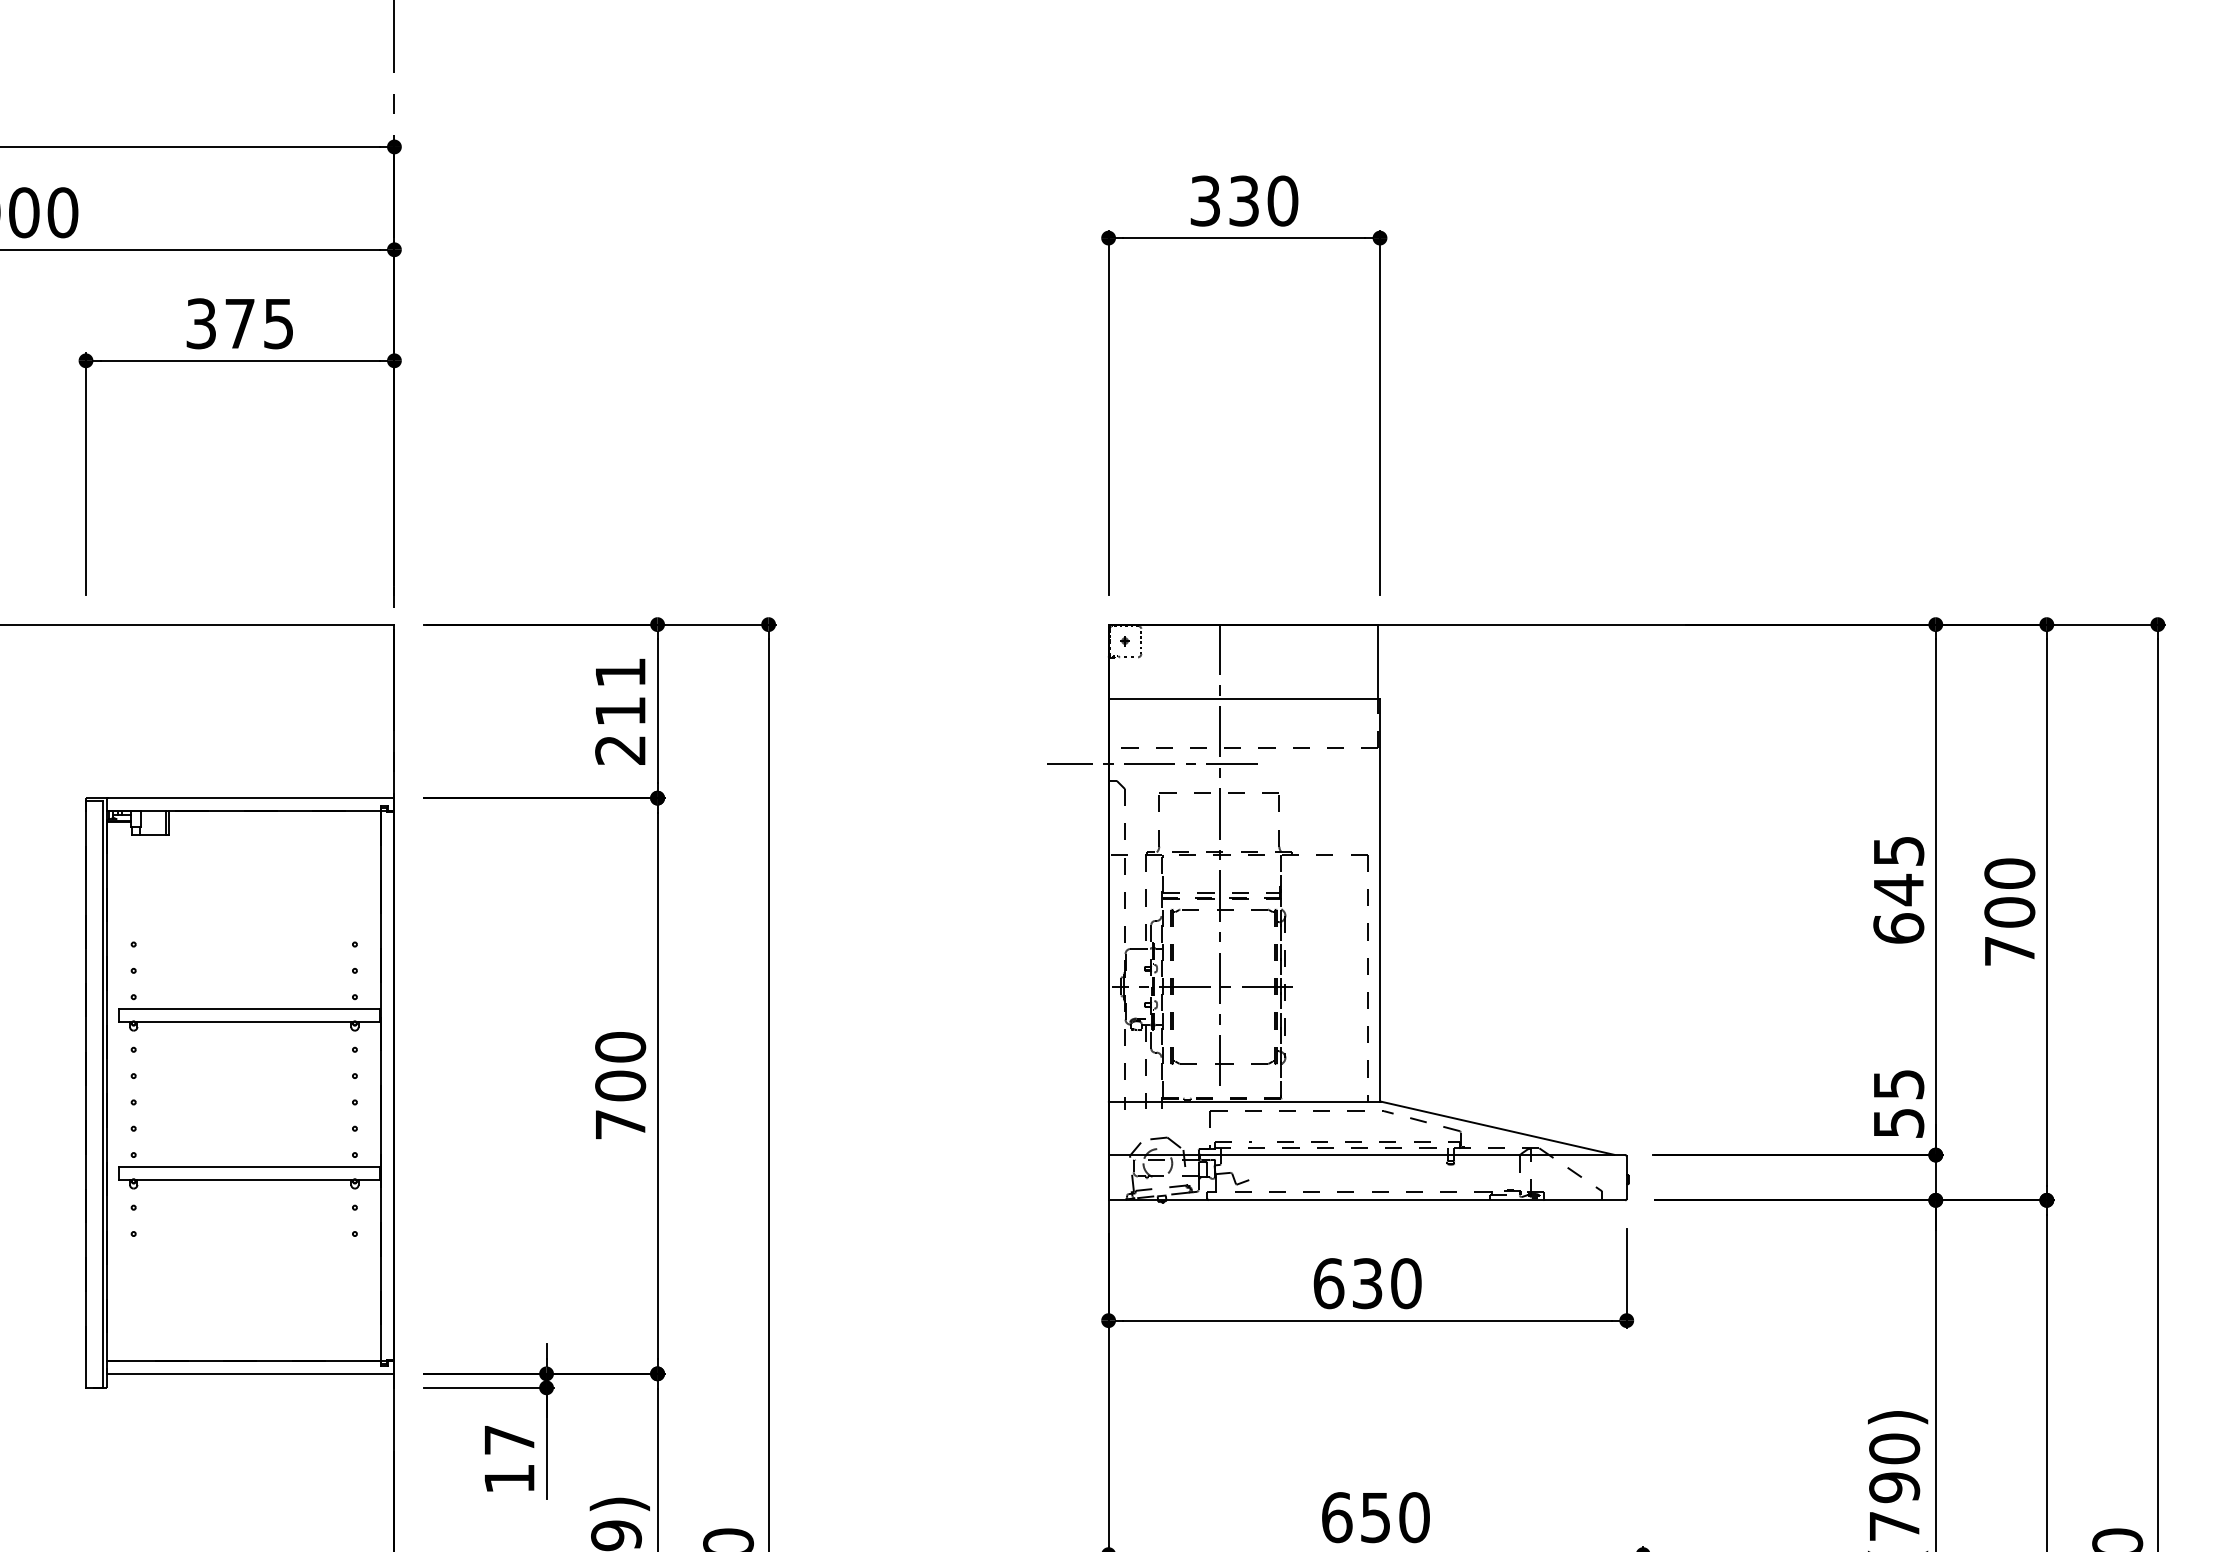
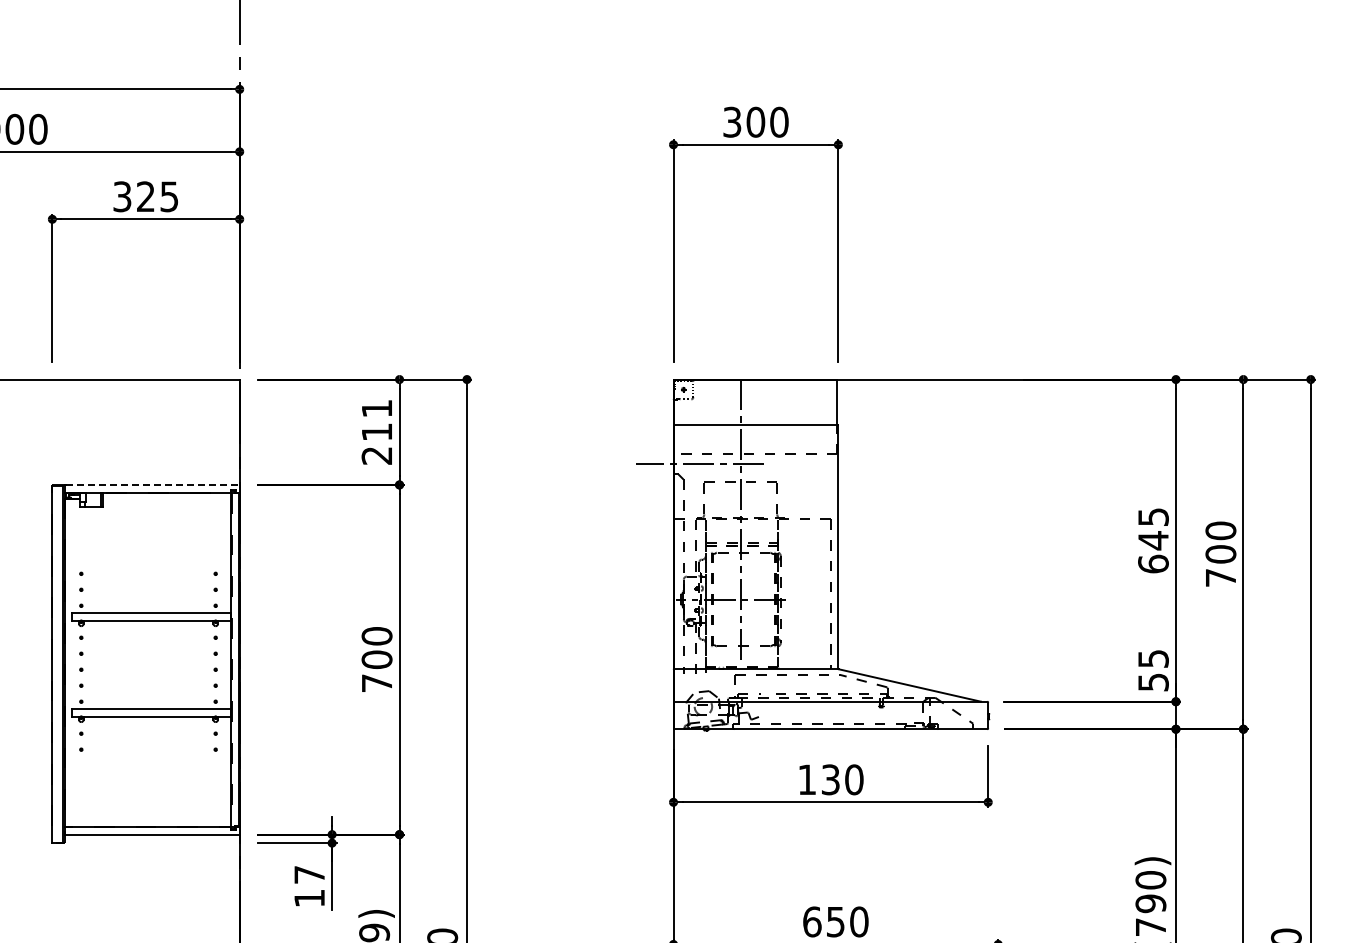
text: (1243, 199) -> (755, 121), 330 -> 300
text: (239, 323) -> (145, 196), 375 -> 325
line: (252, 797) -> (153, 484), solid -> dashed
text: (1329, 1283) -> (807, 779), 630 -> 130

